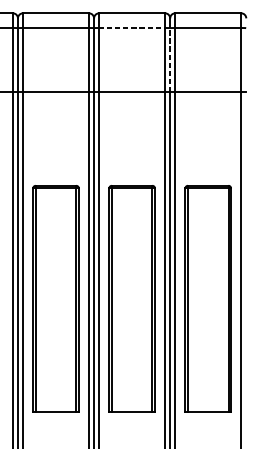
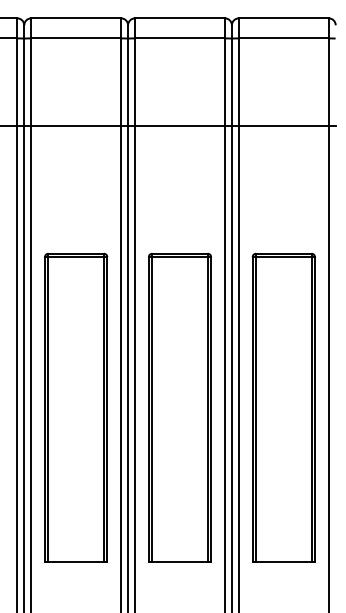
line: (132, 28) -> (180, 38), dashed -> solid
line: (169, 60) -> (231, 82), dashed -> solid

